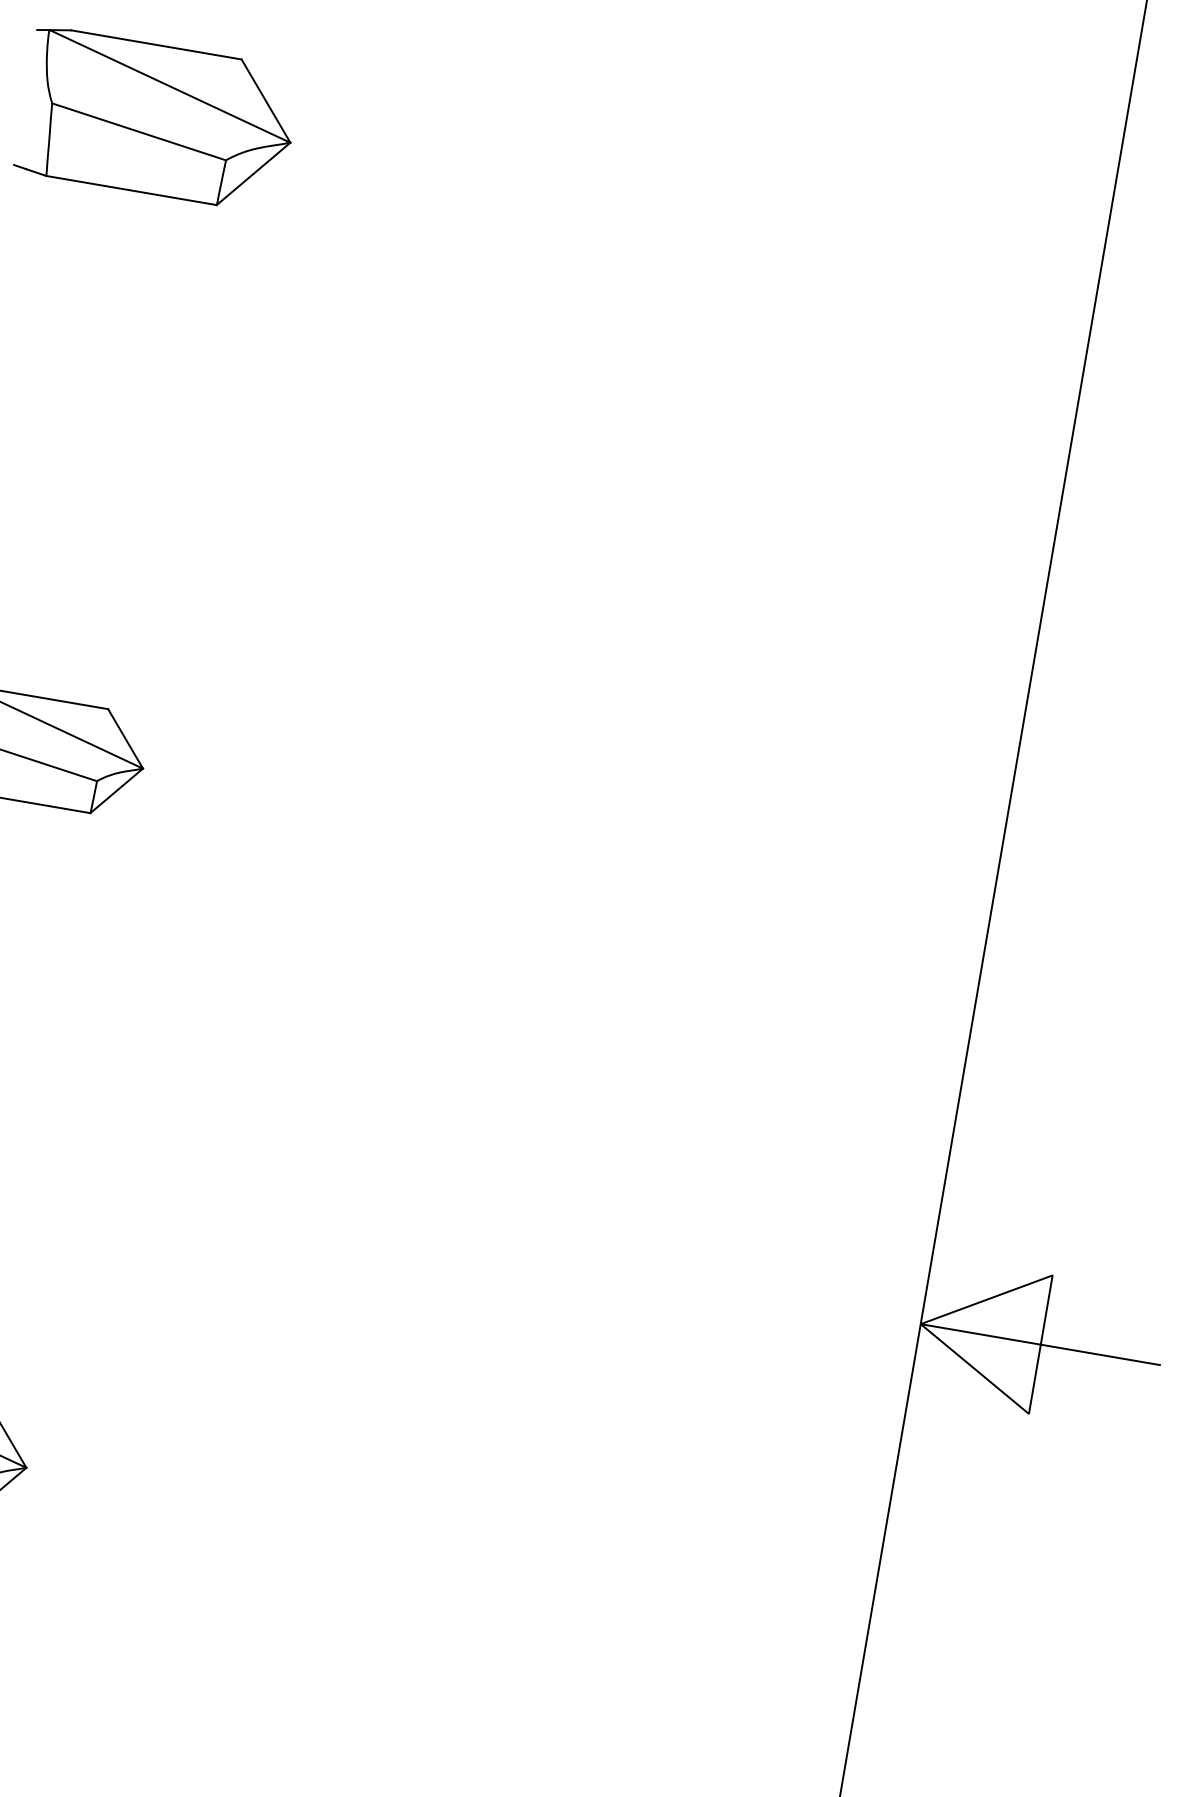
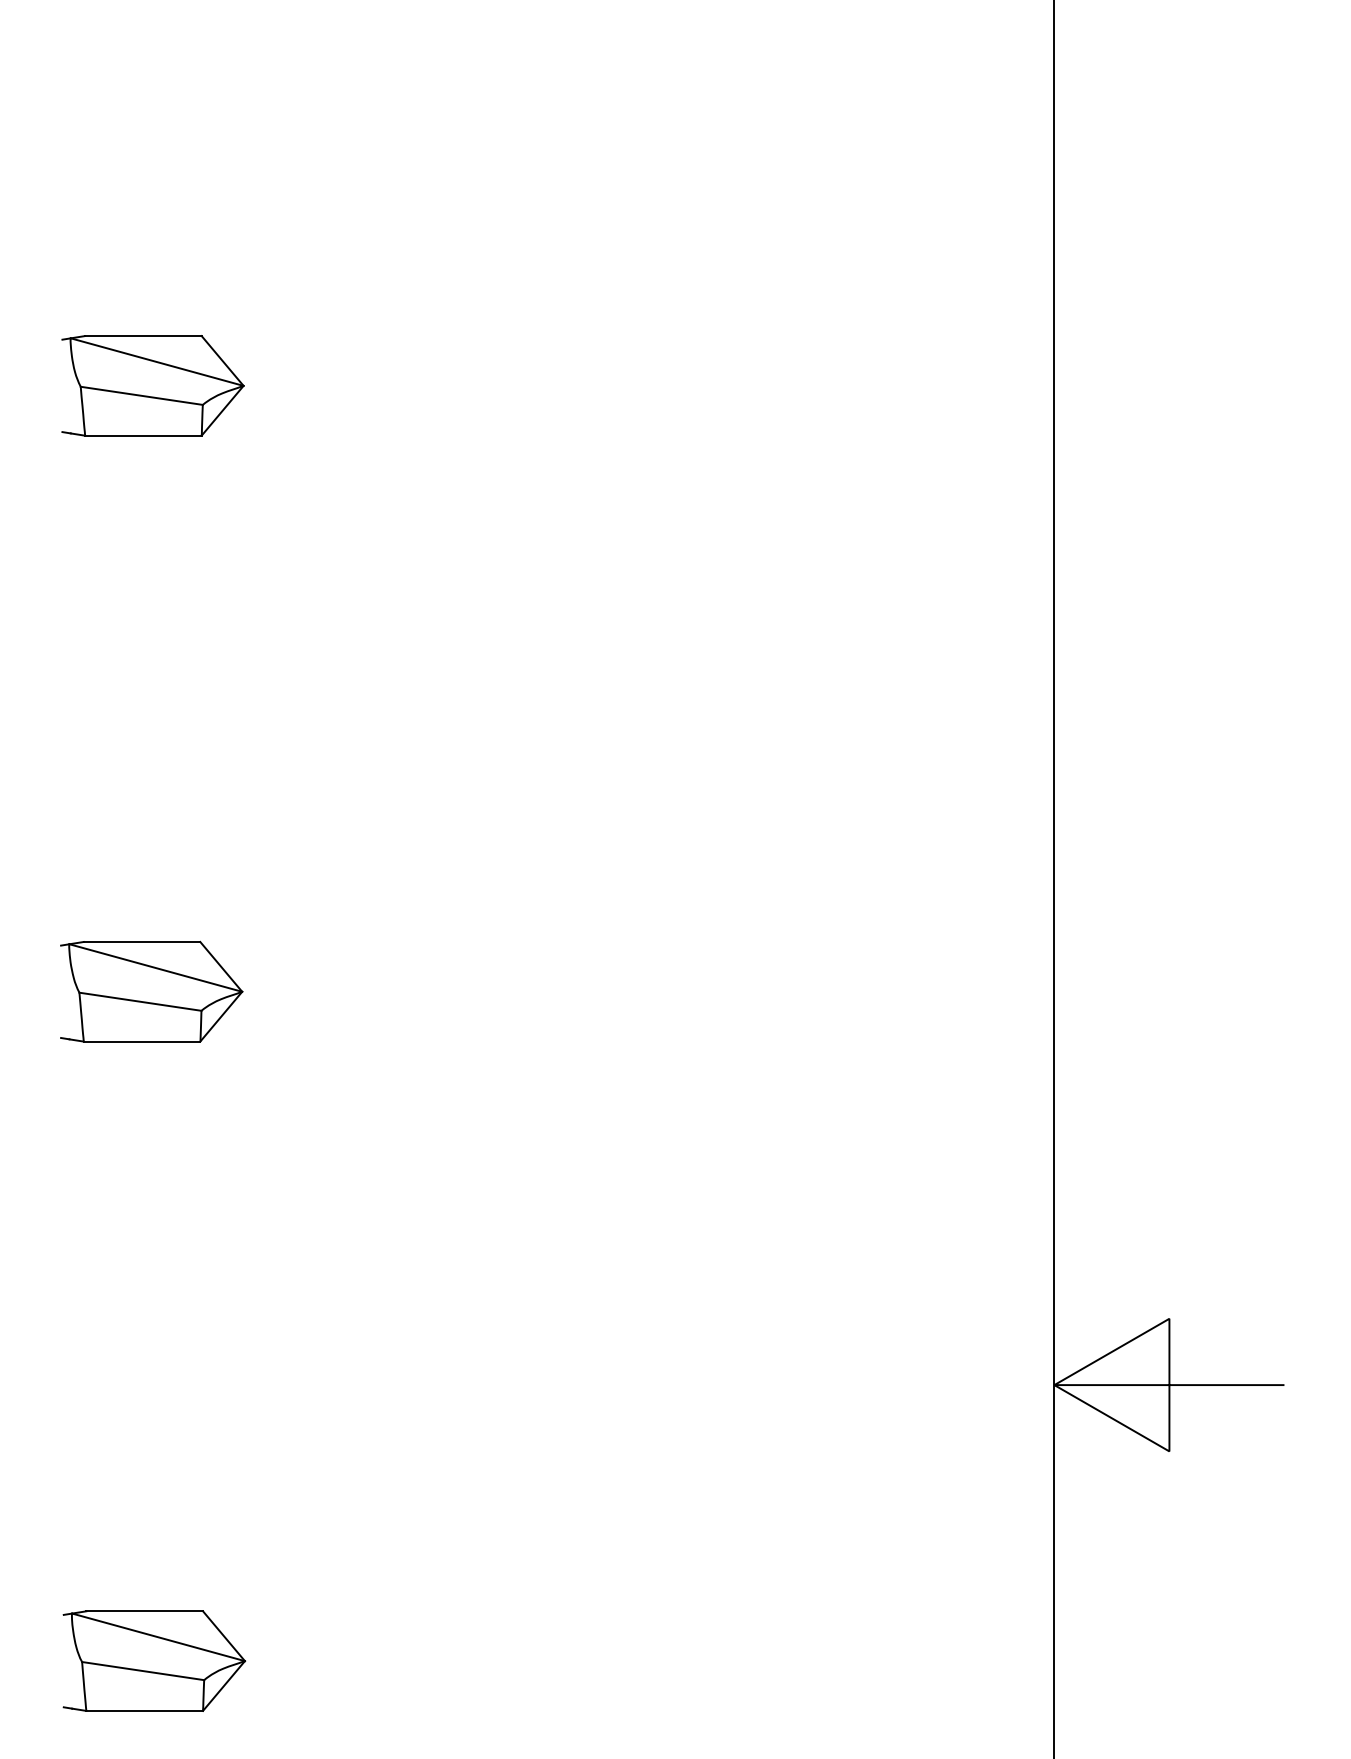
part: (157, 119) -> (152, 385), size x0.71

